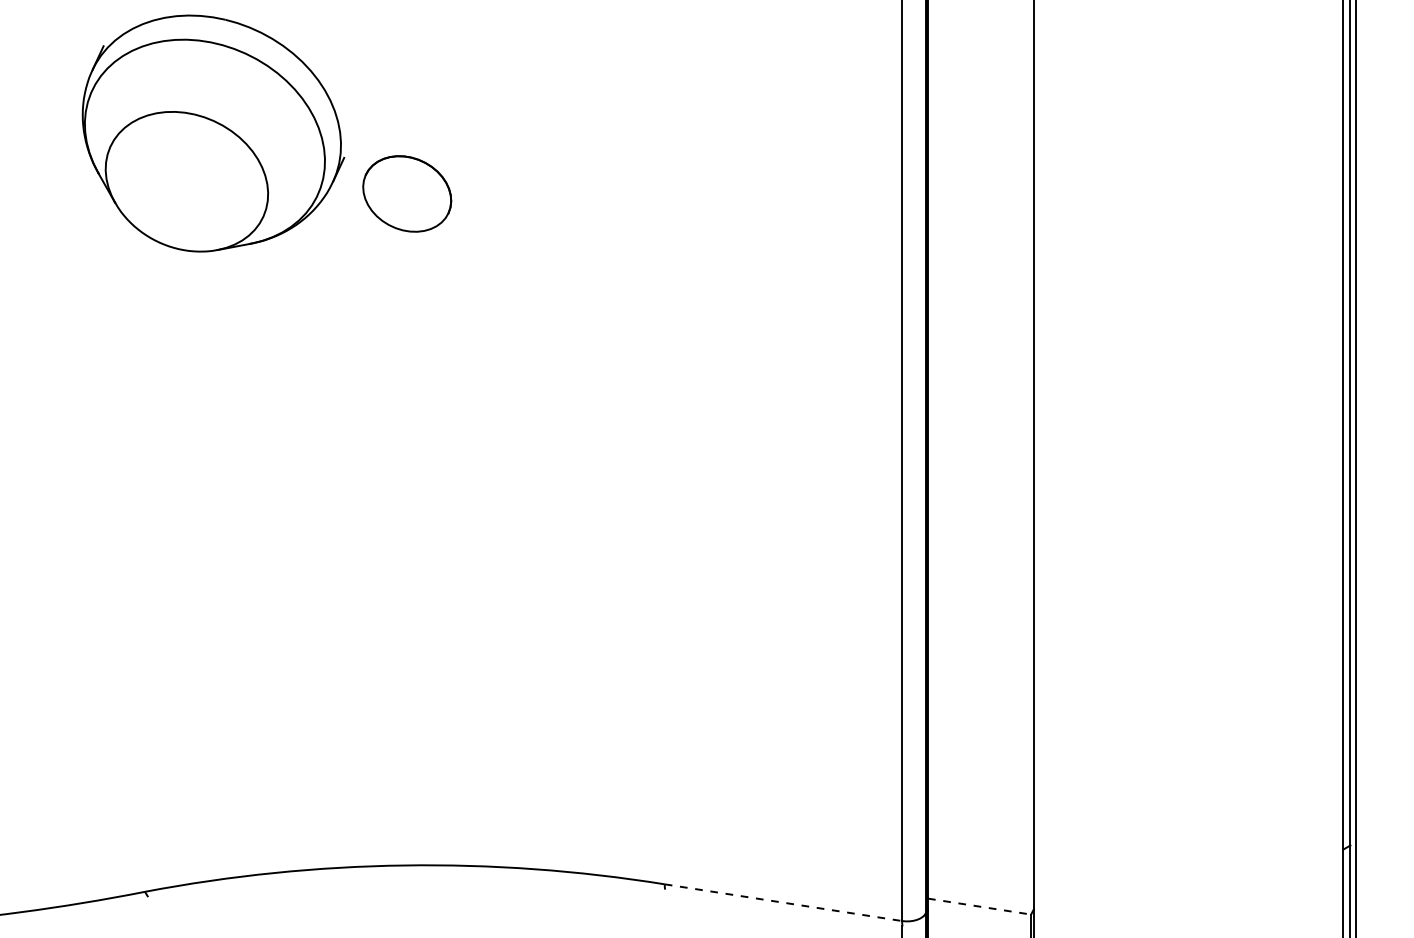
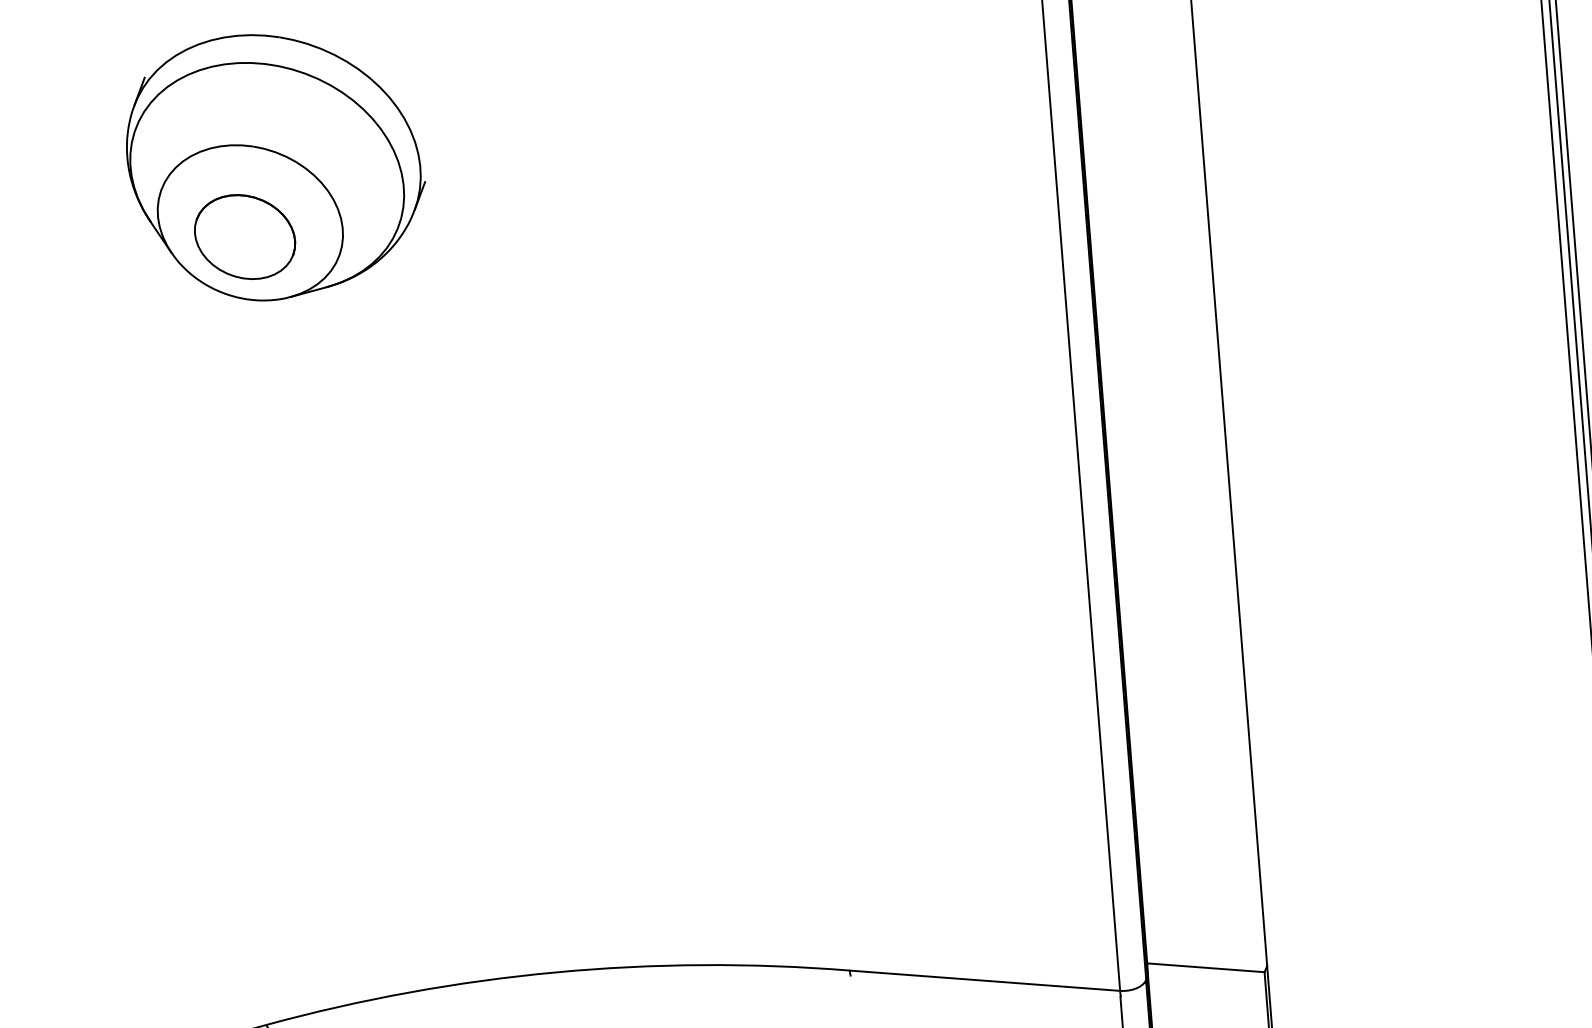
part: (407, 193) -> (245, 236), moved
line: (783, 902) -> (985, 980), dashed -> solid
line: (980, 906) -> (1206, 967), dashed -> solid

